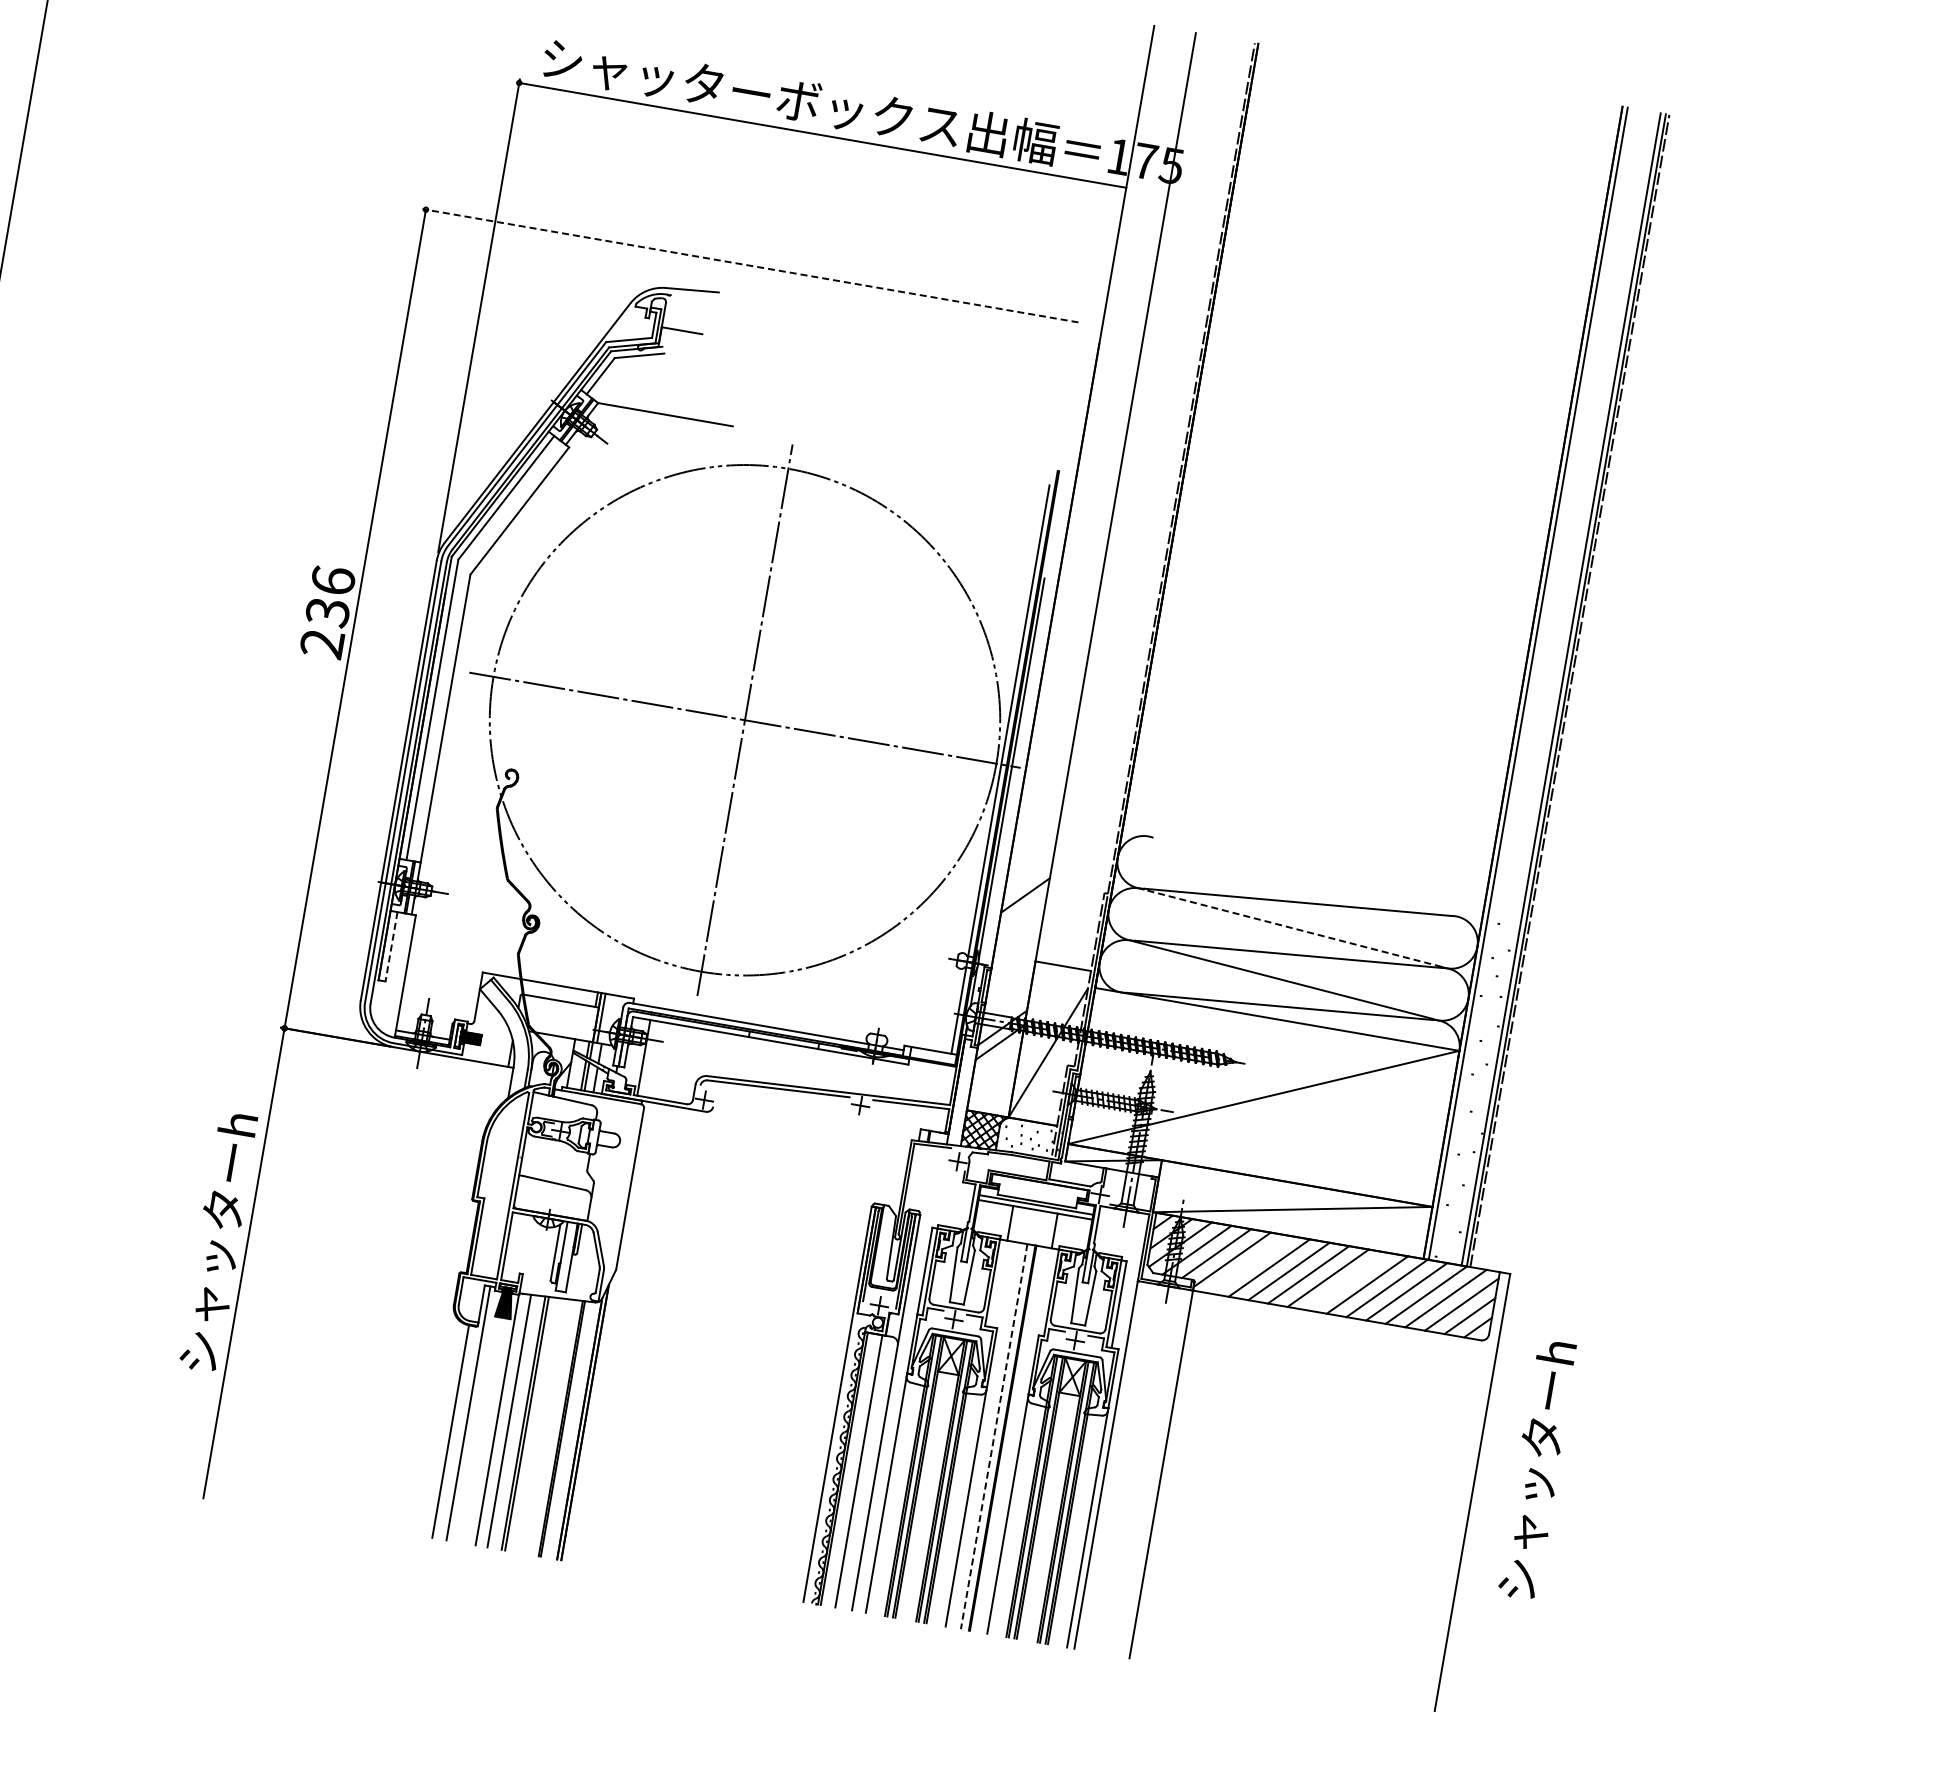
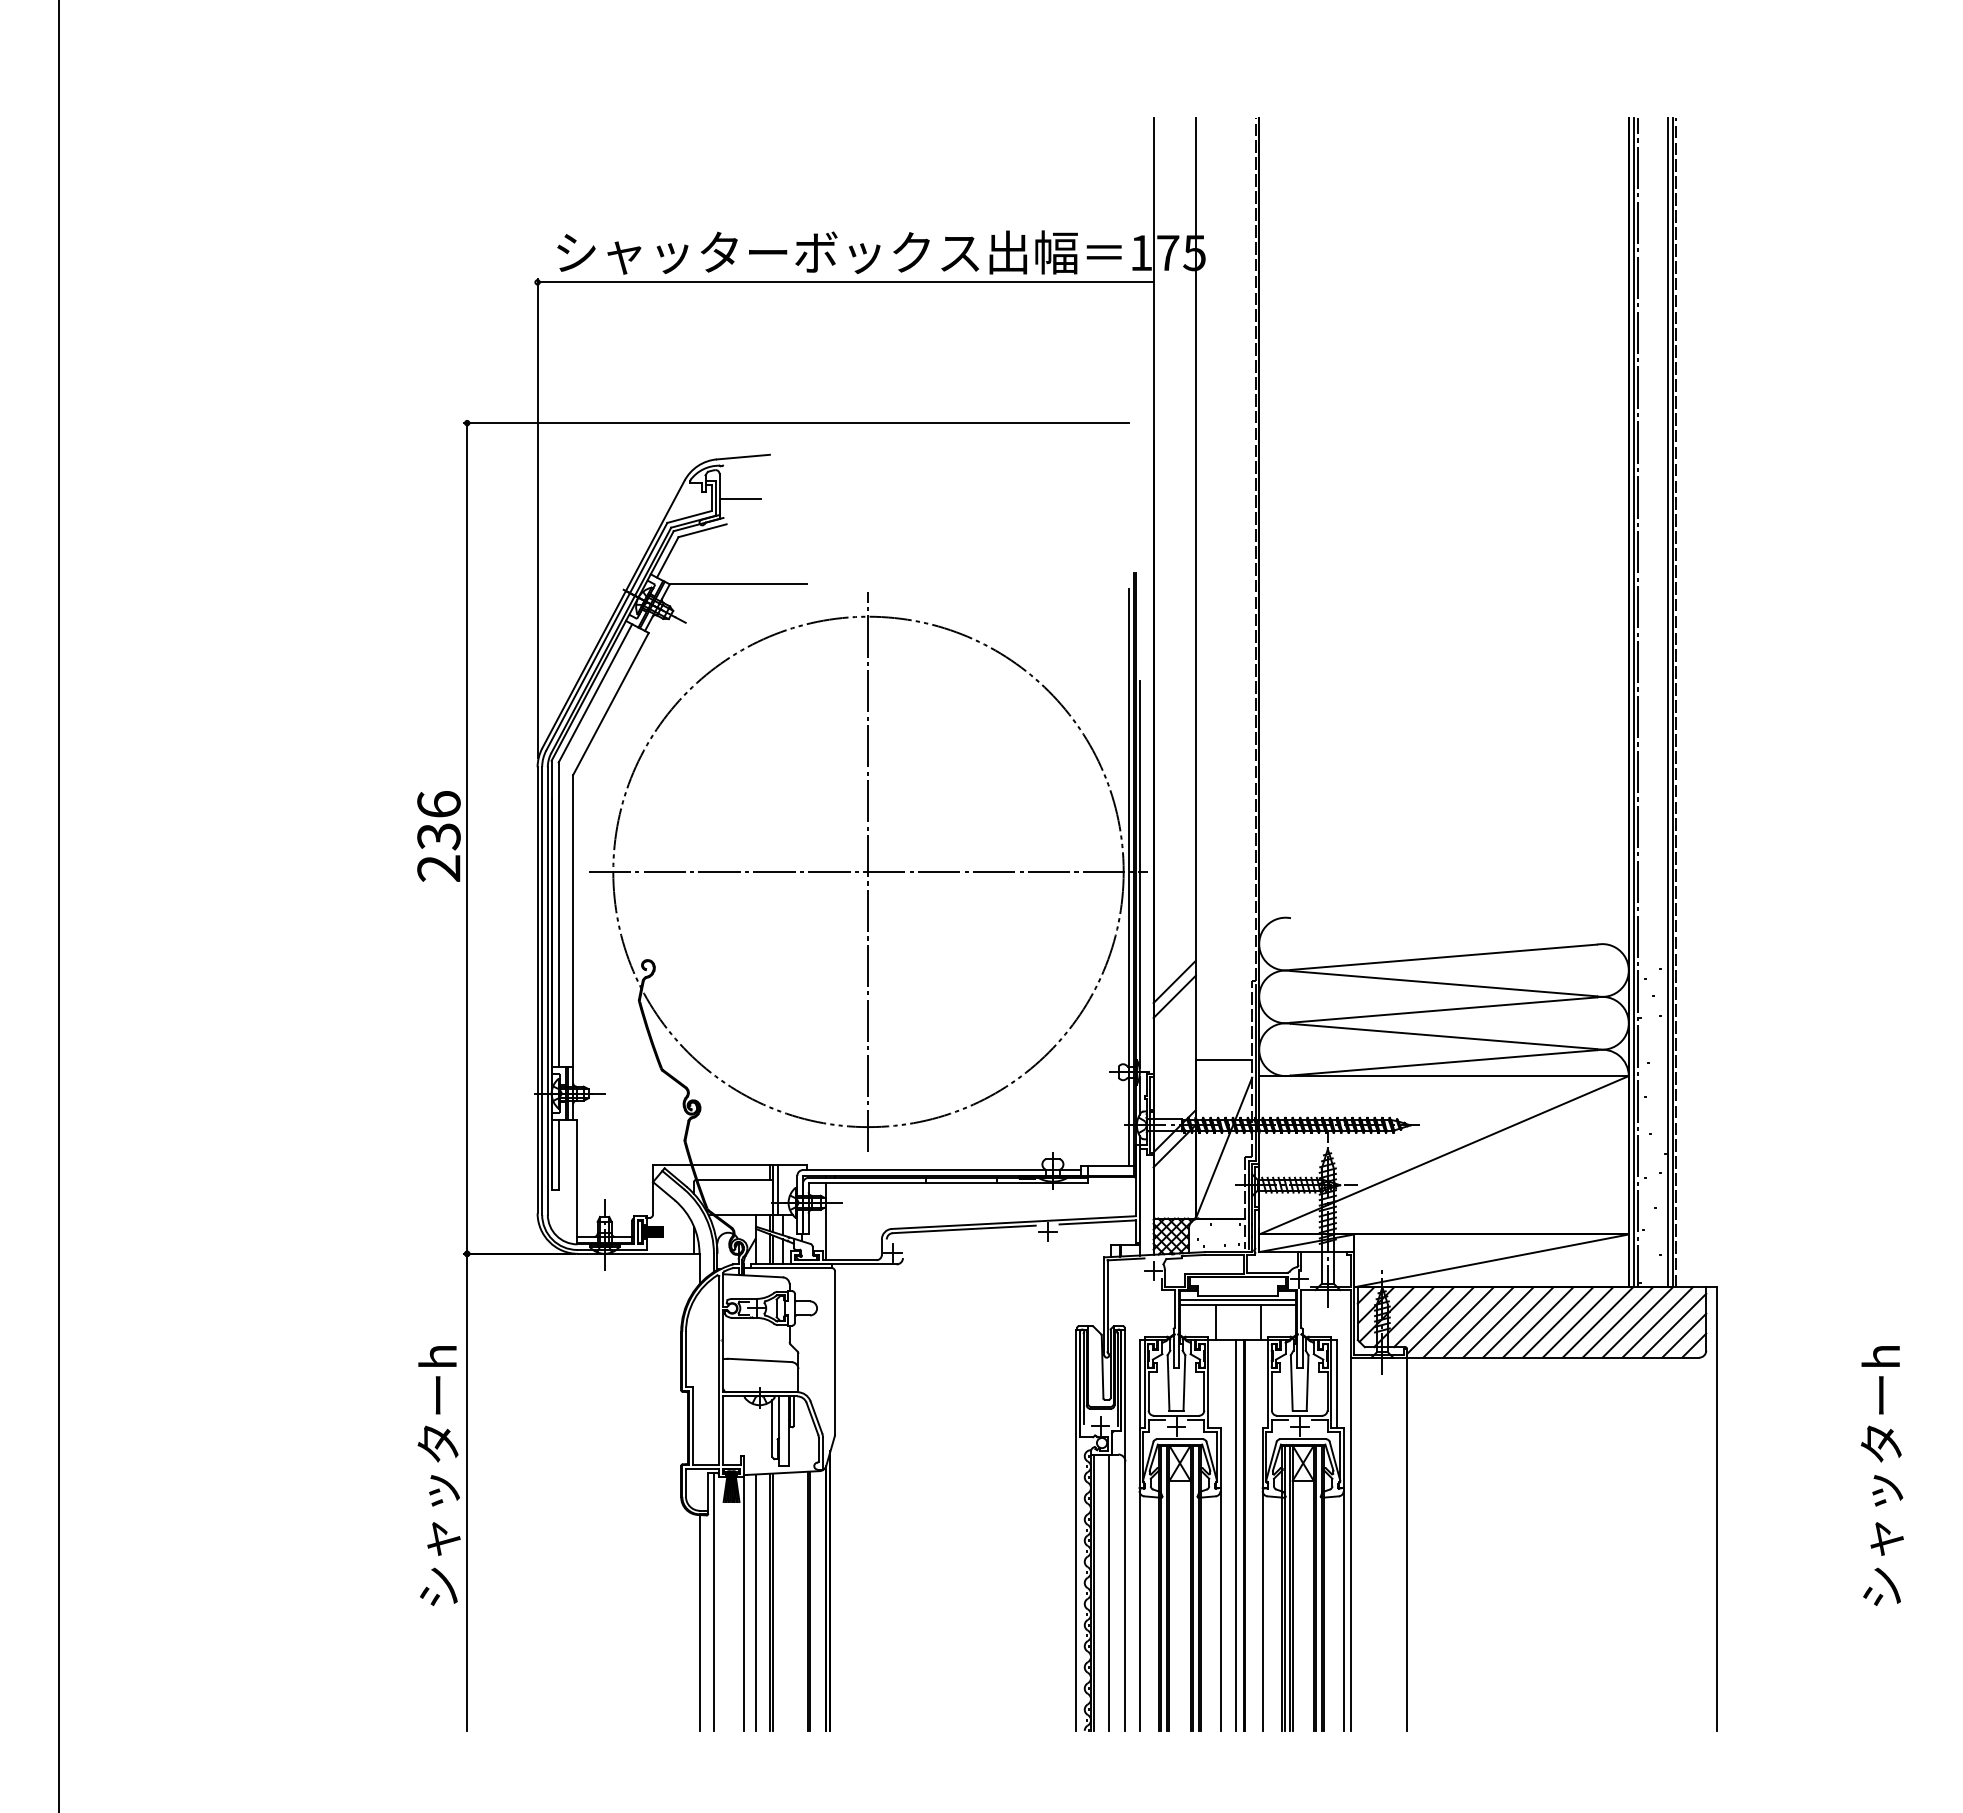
line: (750, 266) -> (796, 423), dashed -> solid
line: (1531, 684) -> (1637, 702), added
line: (1027, 880) -> (1174, 981), added
line: (1293, 928) -> (1444, 983), dashed -> solid
line: (391, 946) -> (558, 1155), dashed -> solid
line: (1249, 1264) -> (1458, 1322), added
line: (1347, 1281) -> (1557, 1322), added
line: (993, 1436) -> (1235, 1535), dashed -> solid
text: (1537, 1469) -> (1881, 1475), moved

